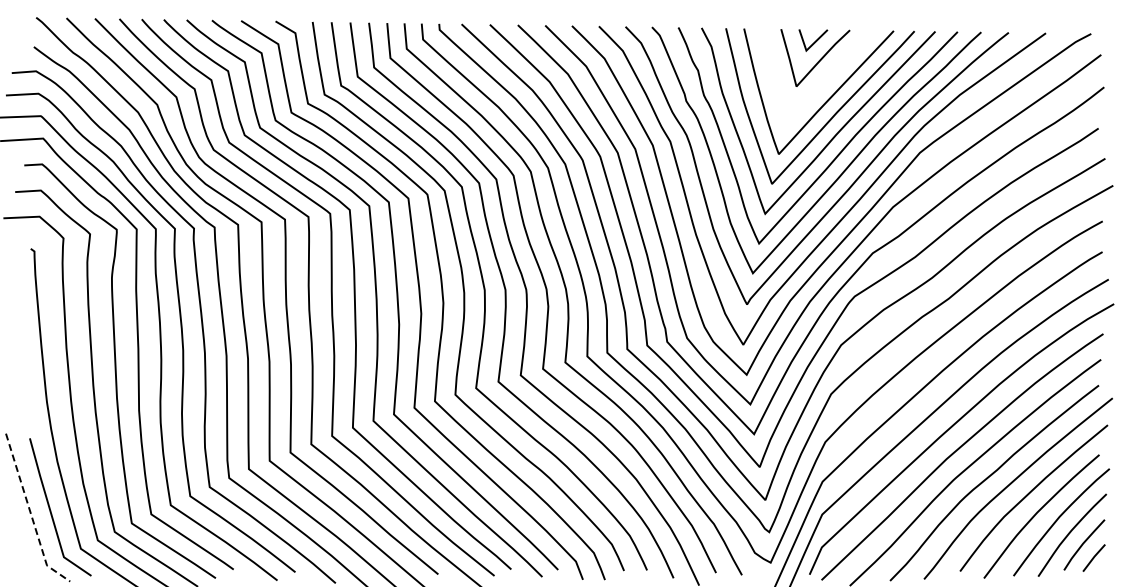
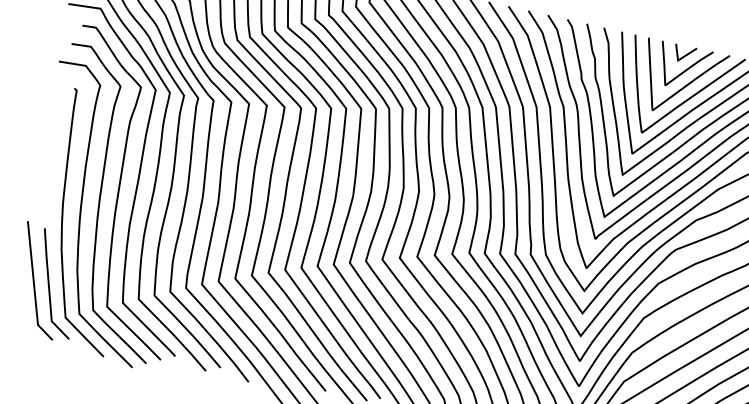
curve: (822, 81) -> (685, 85), added
line: (31, 514) -> (34, 284), dashed -> solid

